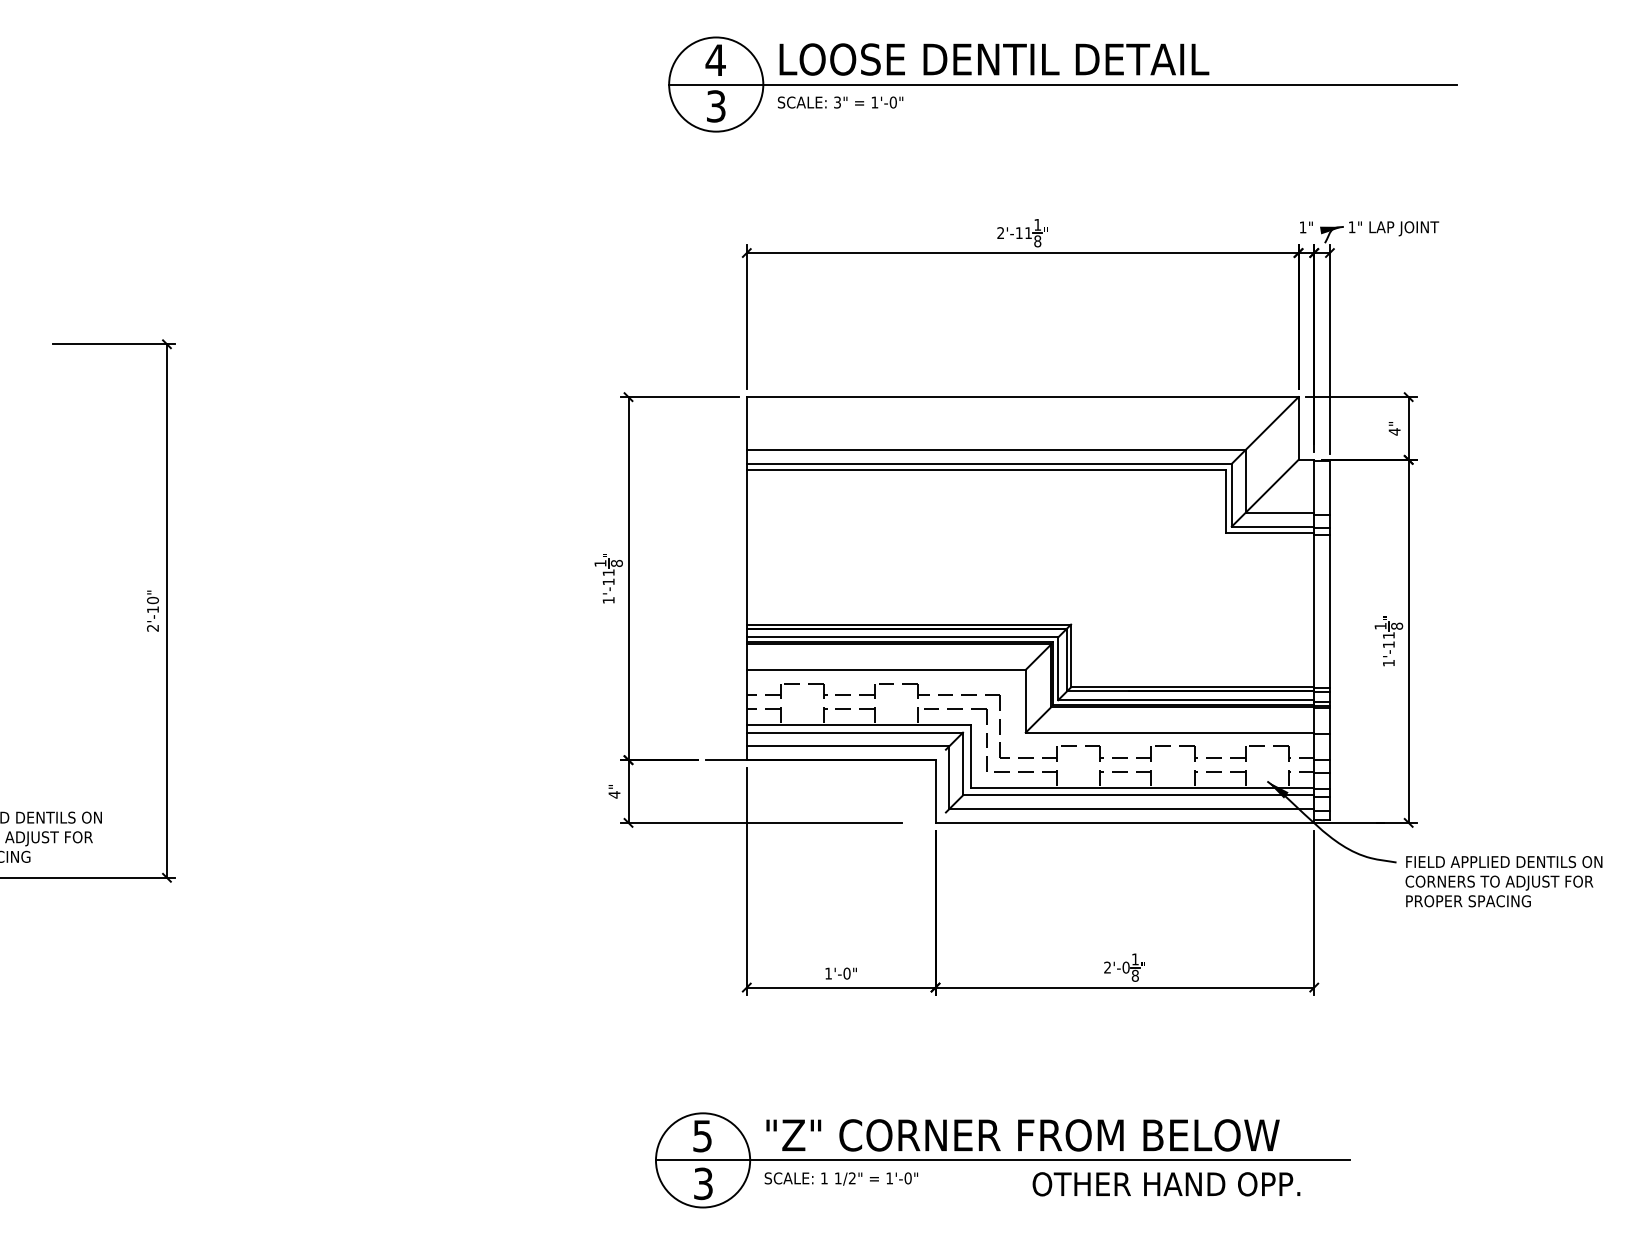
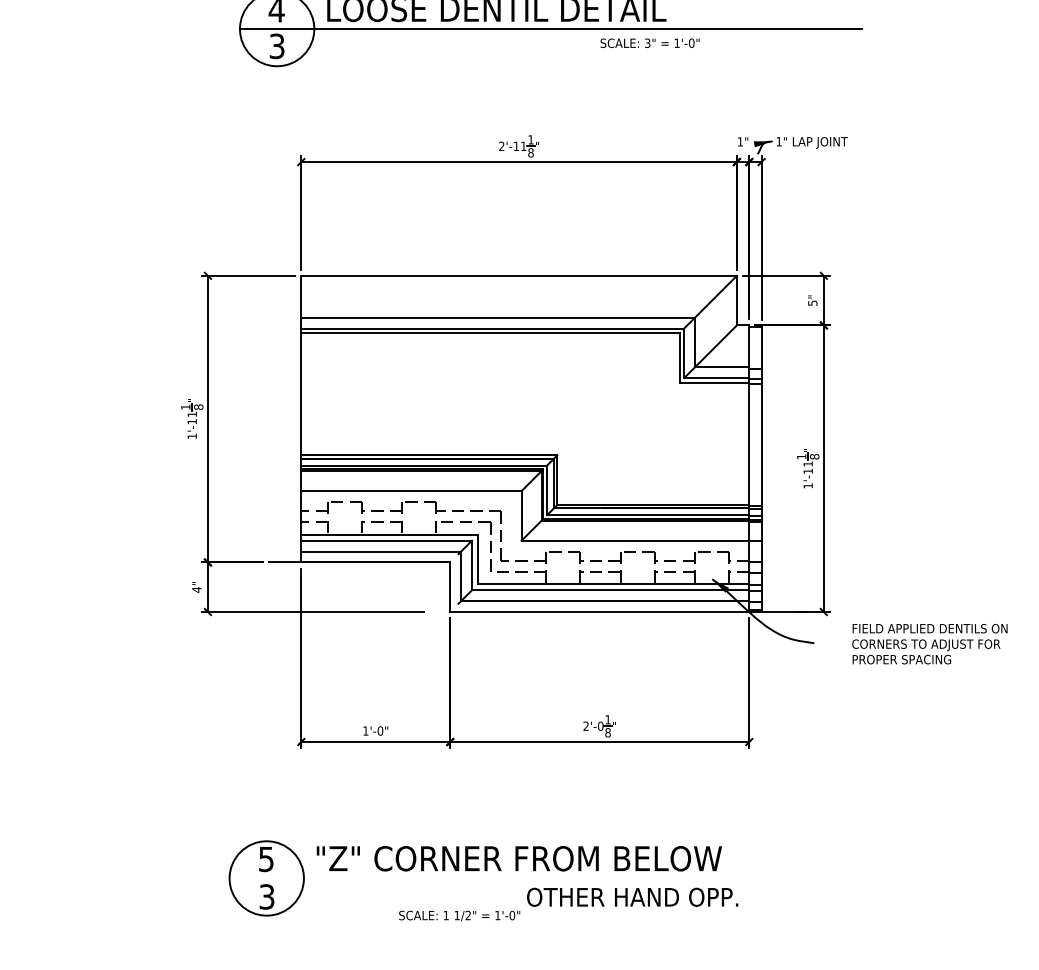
text: (840, 102) -> (650, 43), moved
text: (1394, 431) -> (812, 302), 4" -> 5"
text: (1503, 881) -> (929, 644), moved
line: (1002, 1160) -> (503, 878), removed
text: (841, 1178) -> (459, 915), moved

